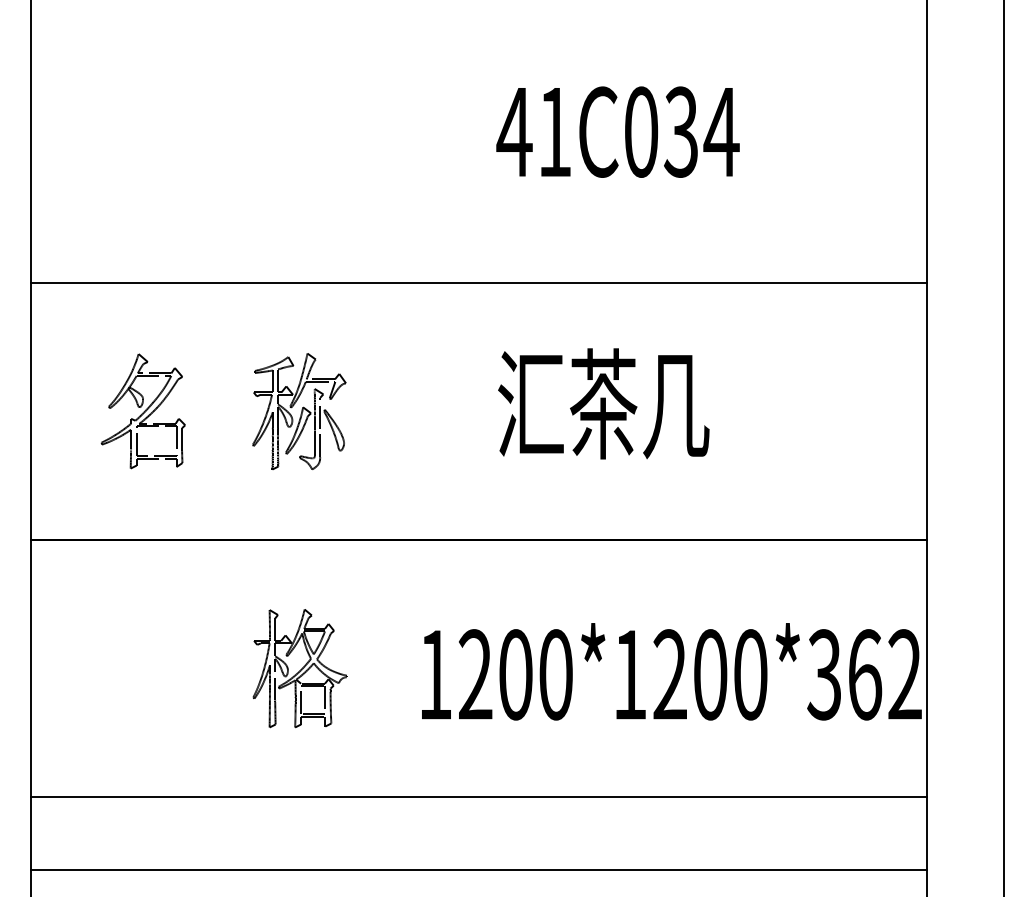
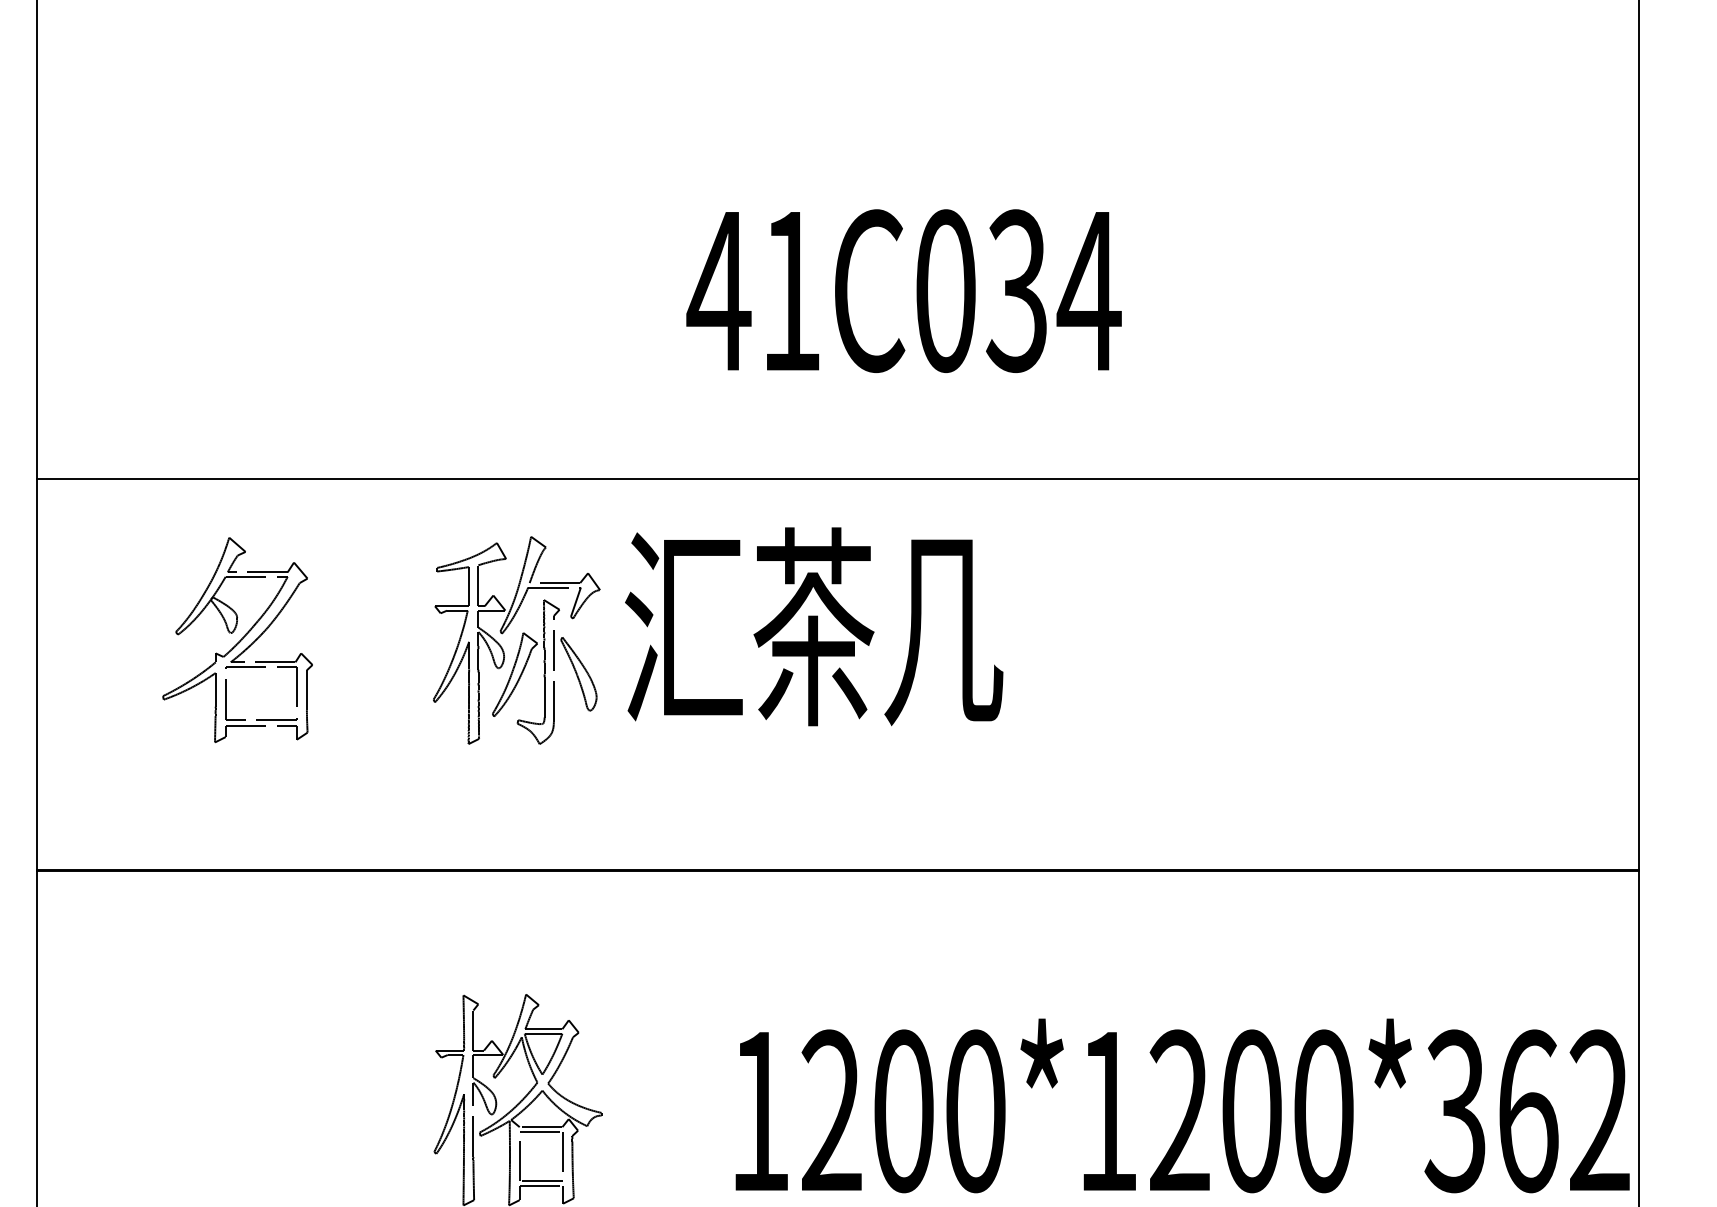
text: (617, 131) -> (903, 289), moved
line: (479, 283) -> (838, 479), moved
text: (603, 403) -> (813, 626), moved

